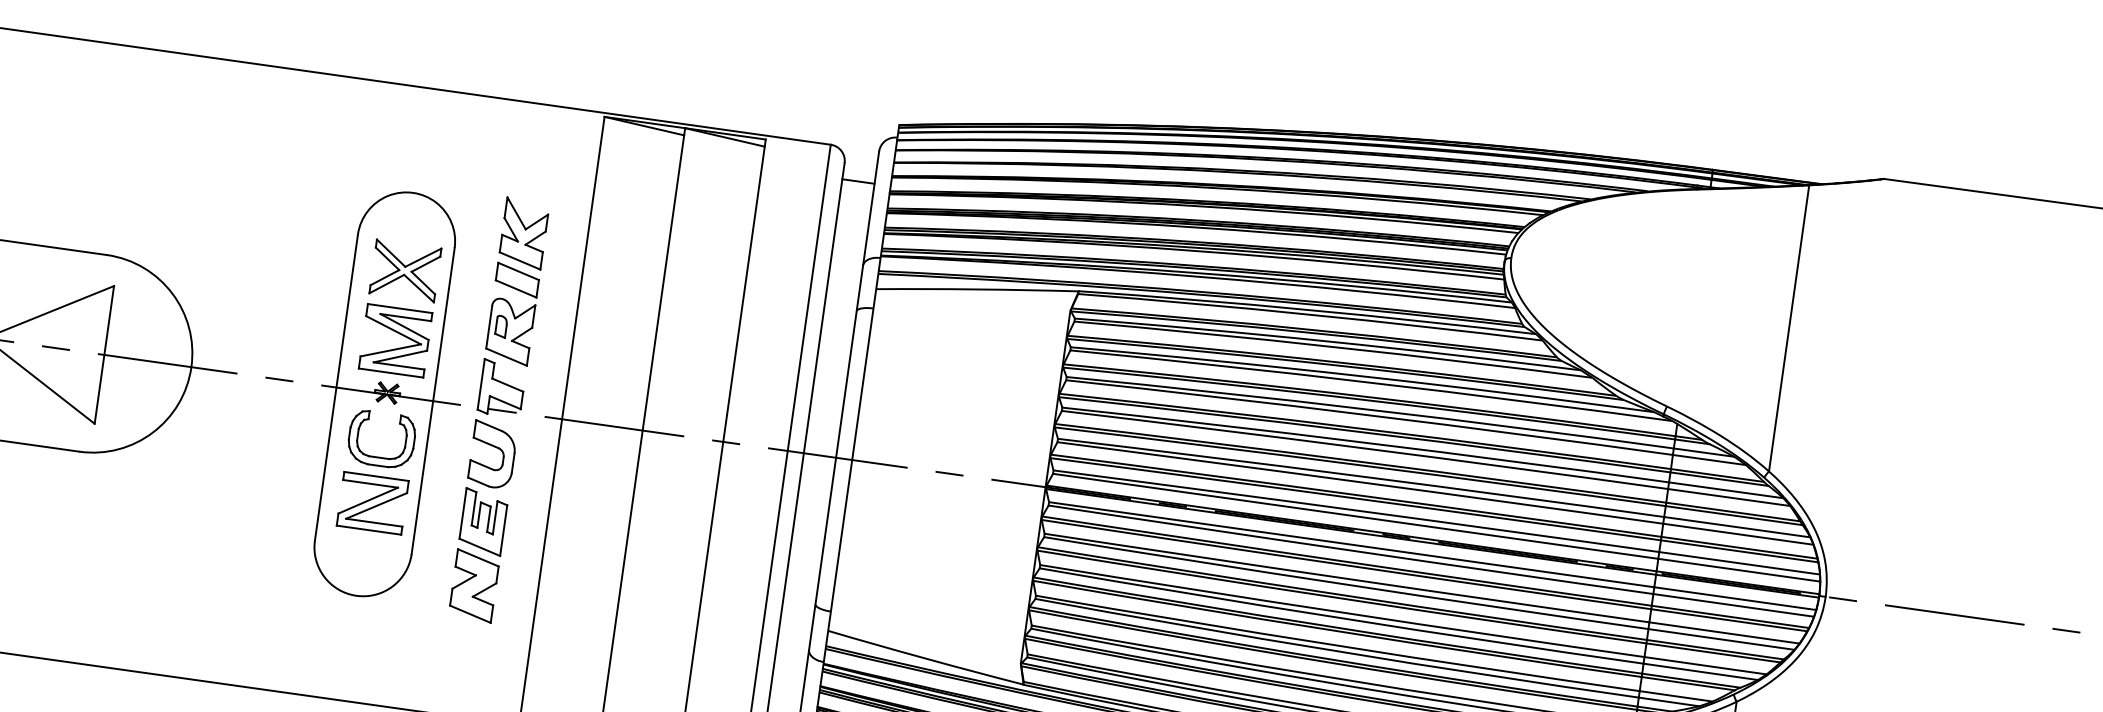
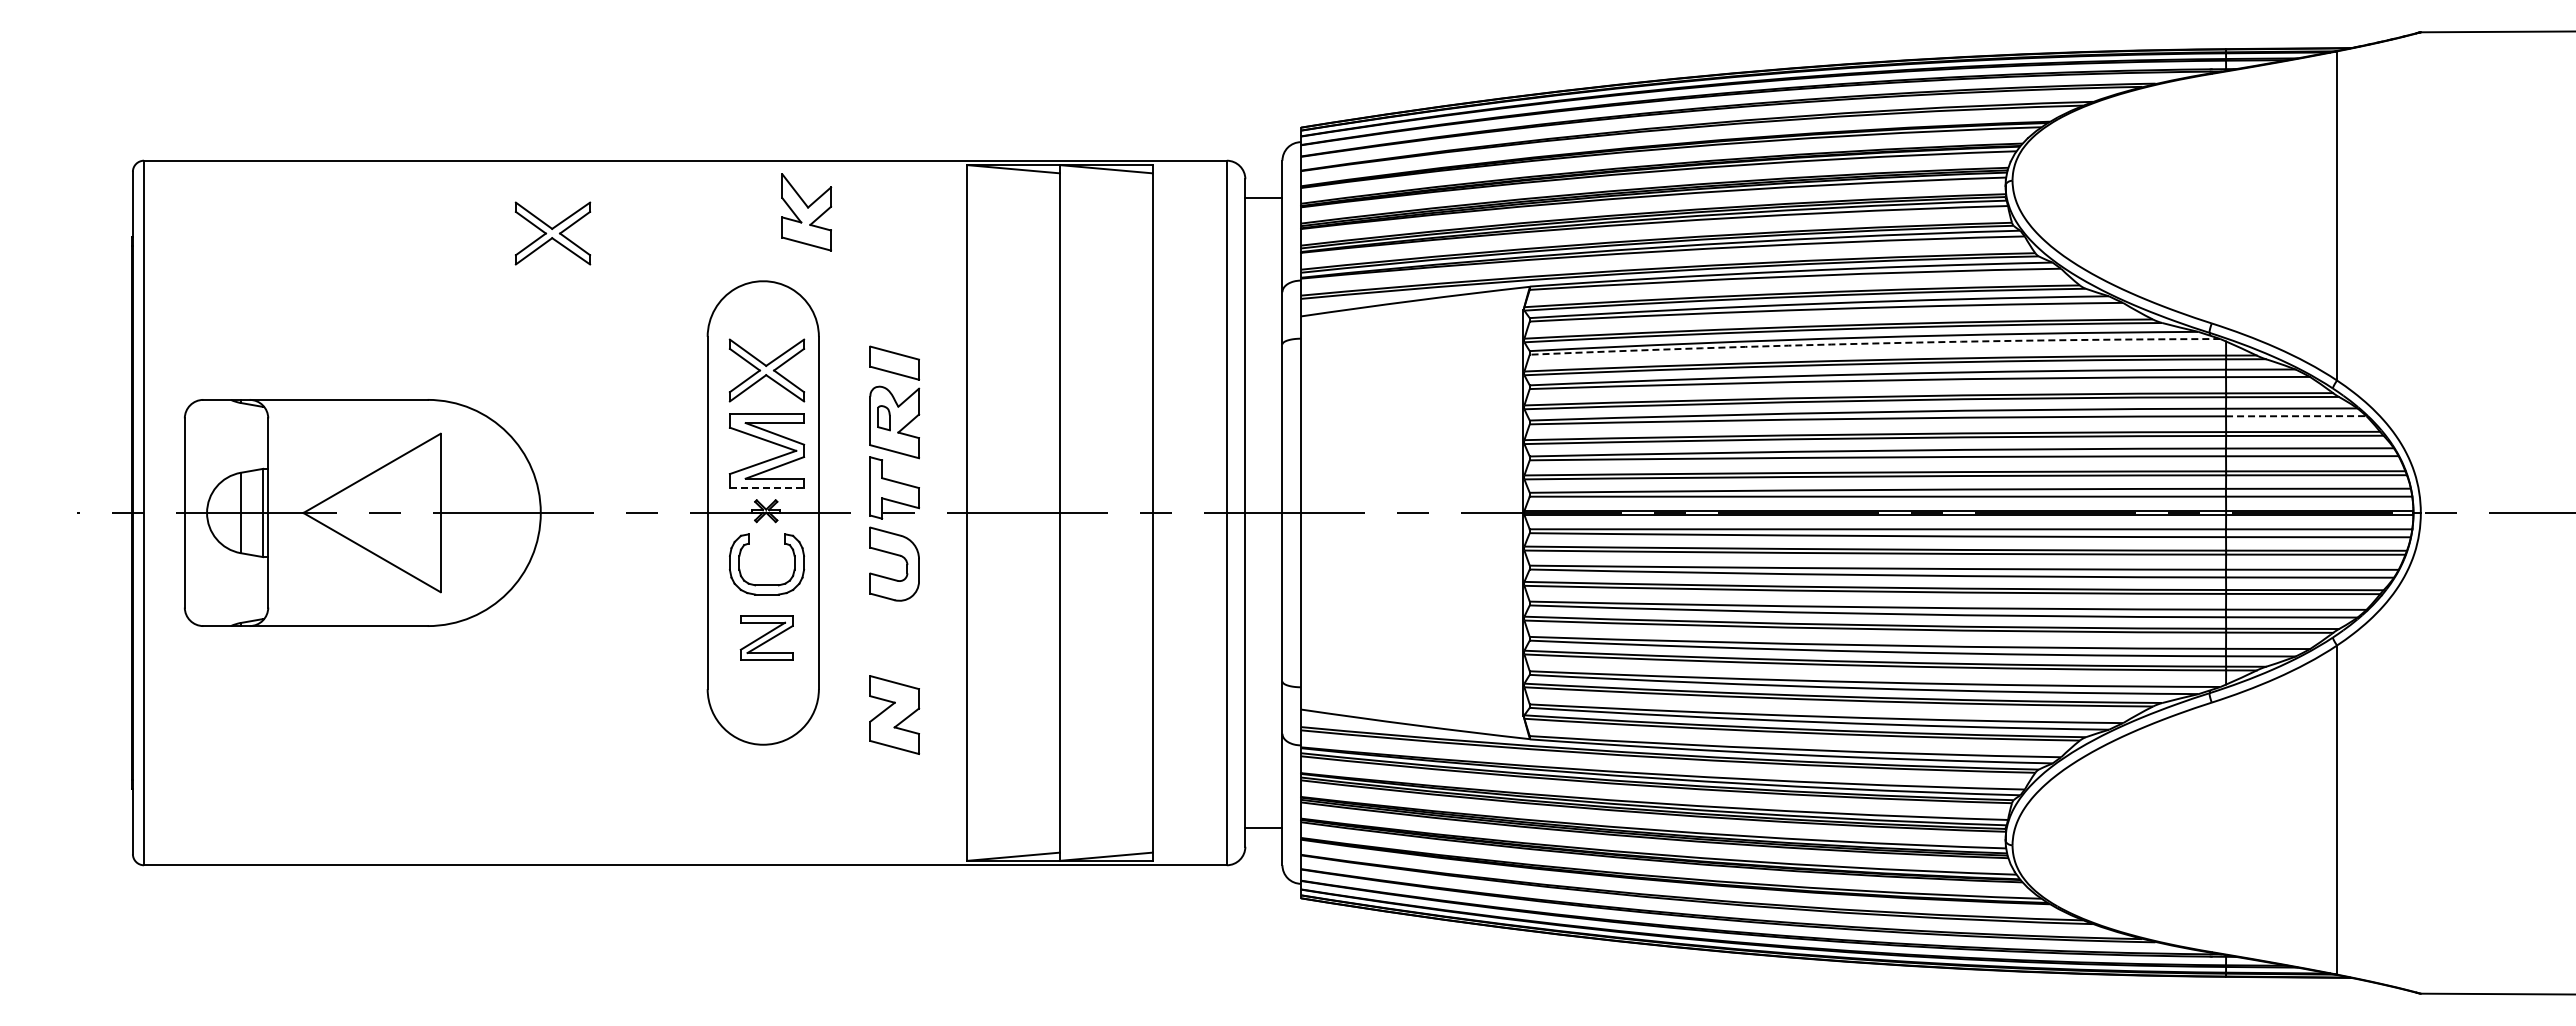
part: (235, 125) -> (552, 233), added
part: (523, 233) -> (806, 212), moved
line: (391, 372) -> (767, 487), solid -> dashed
arc: (1371, 382) -> (1874, 343), solid -> dashed
line: (1729, 497) -> (2296, 416), solid -> dashed
part: (372, 502) -> (766, 637), size x0.7
part: (483, 521) -> (894, 640), removed

